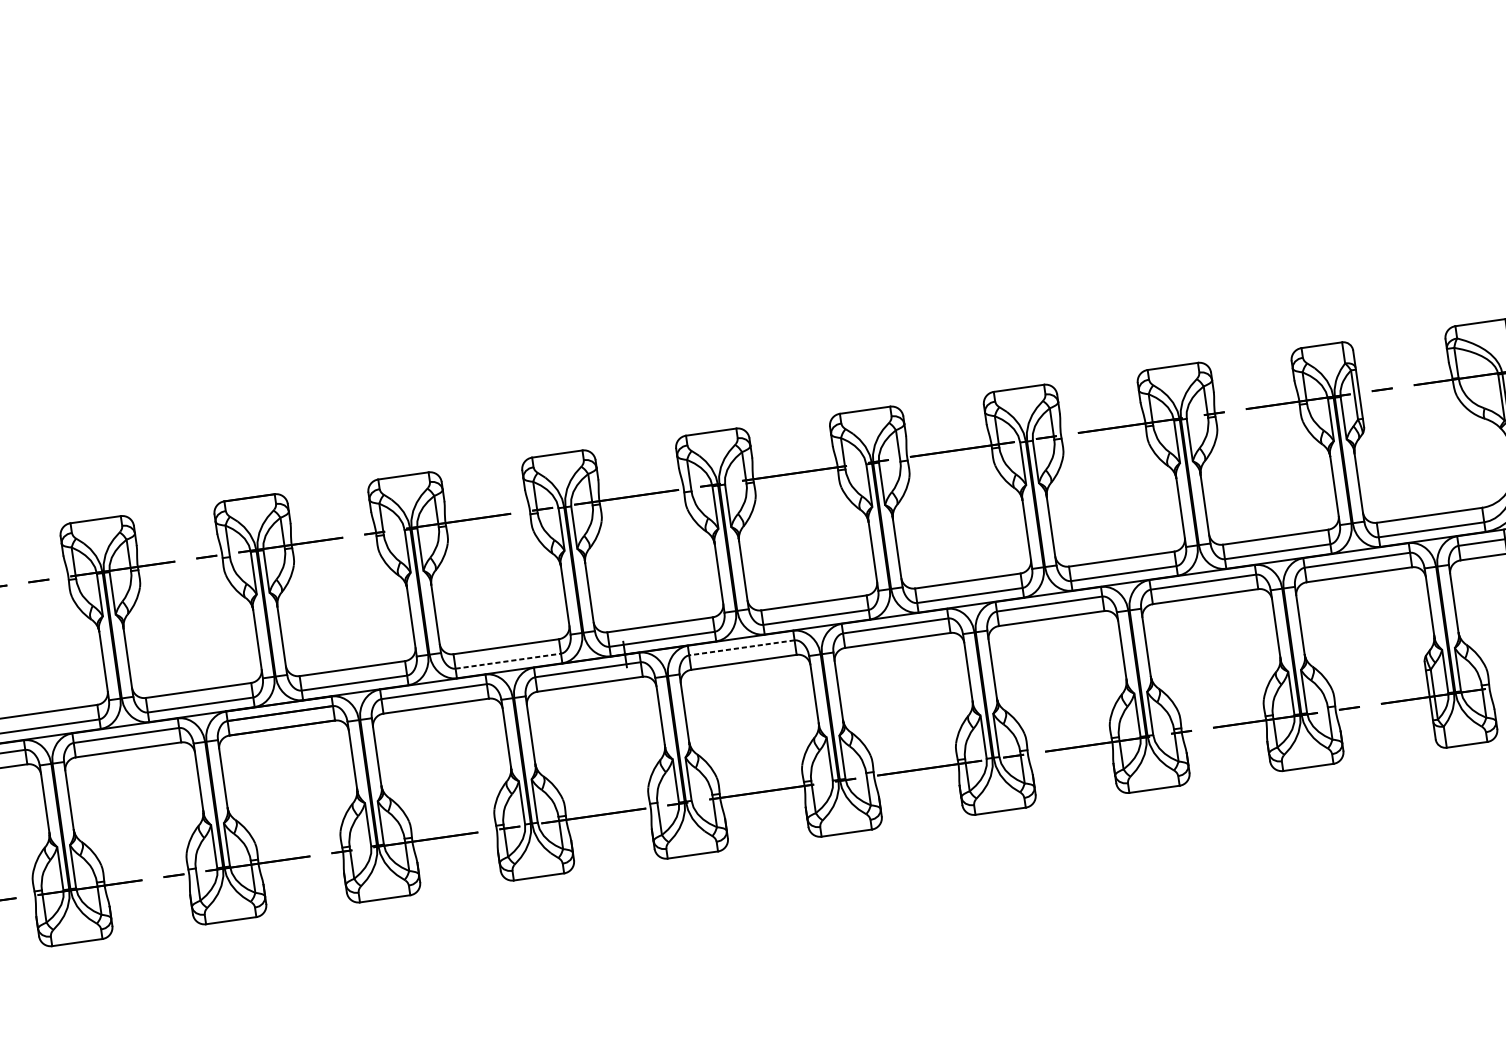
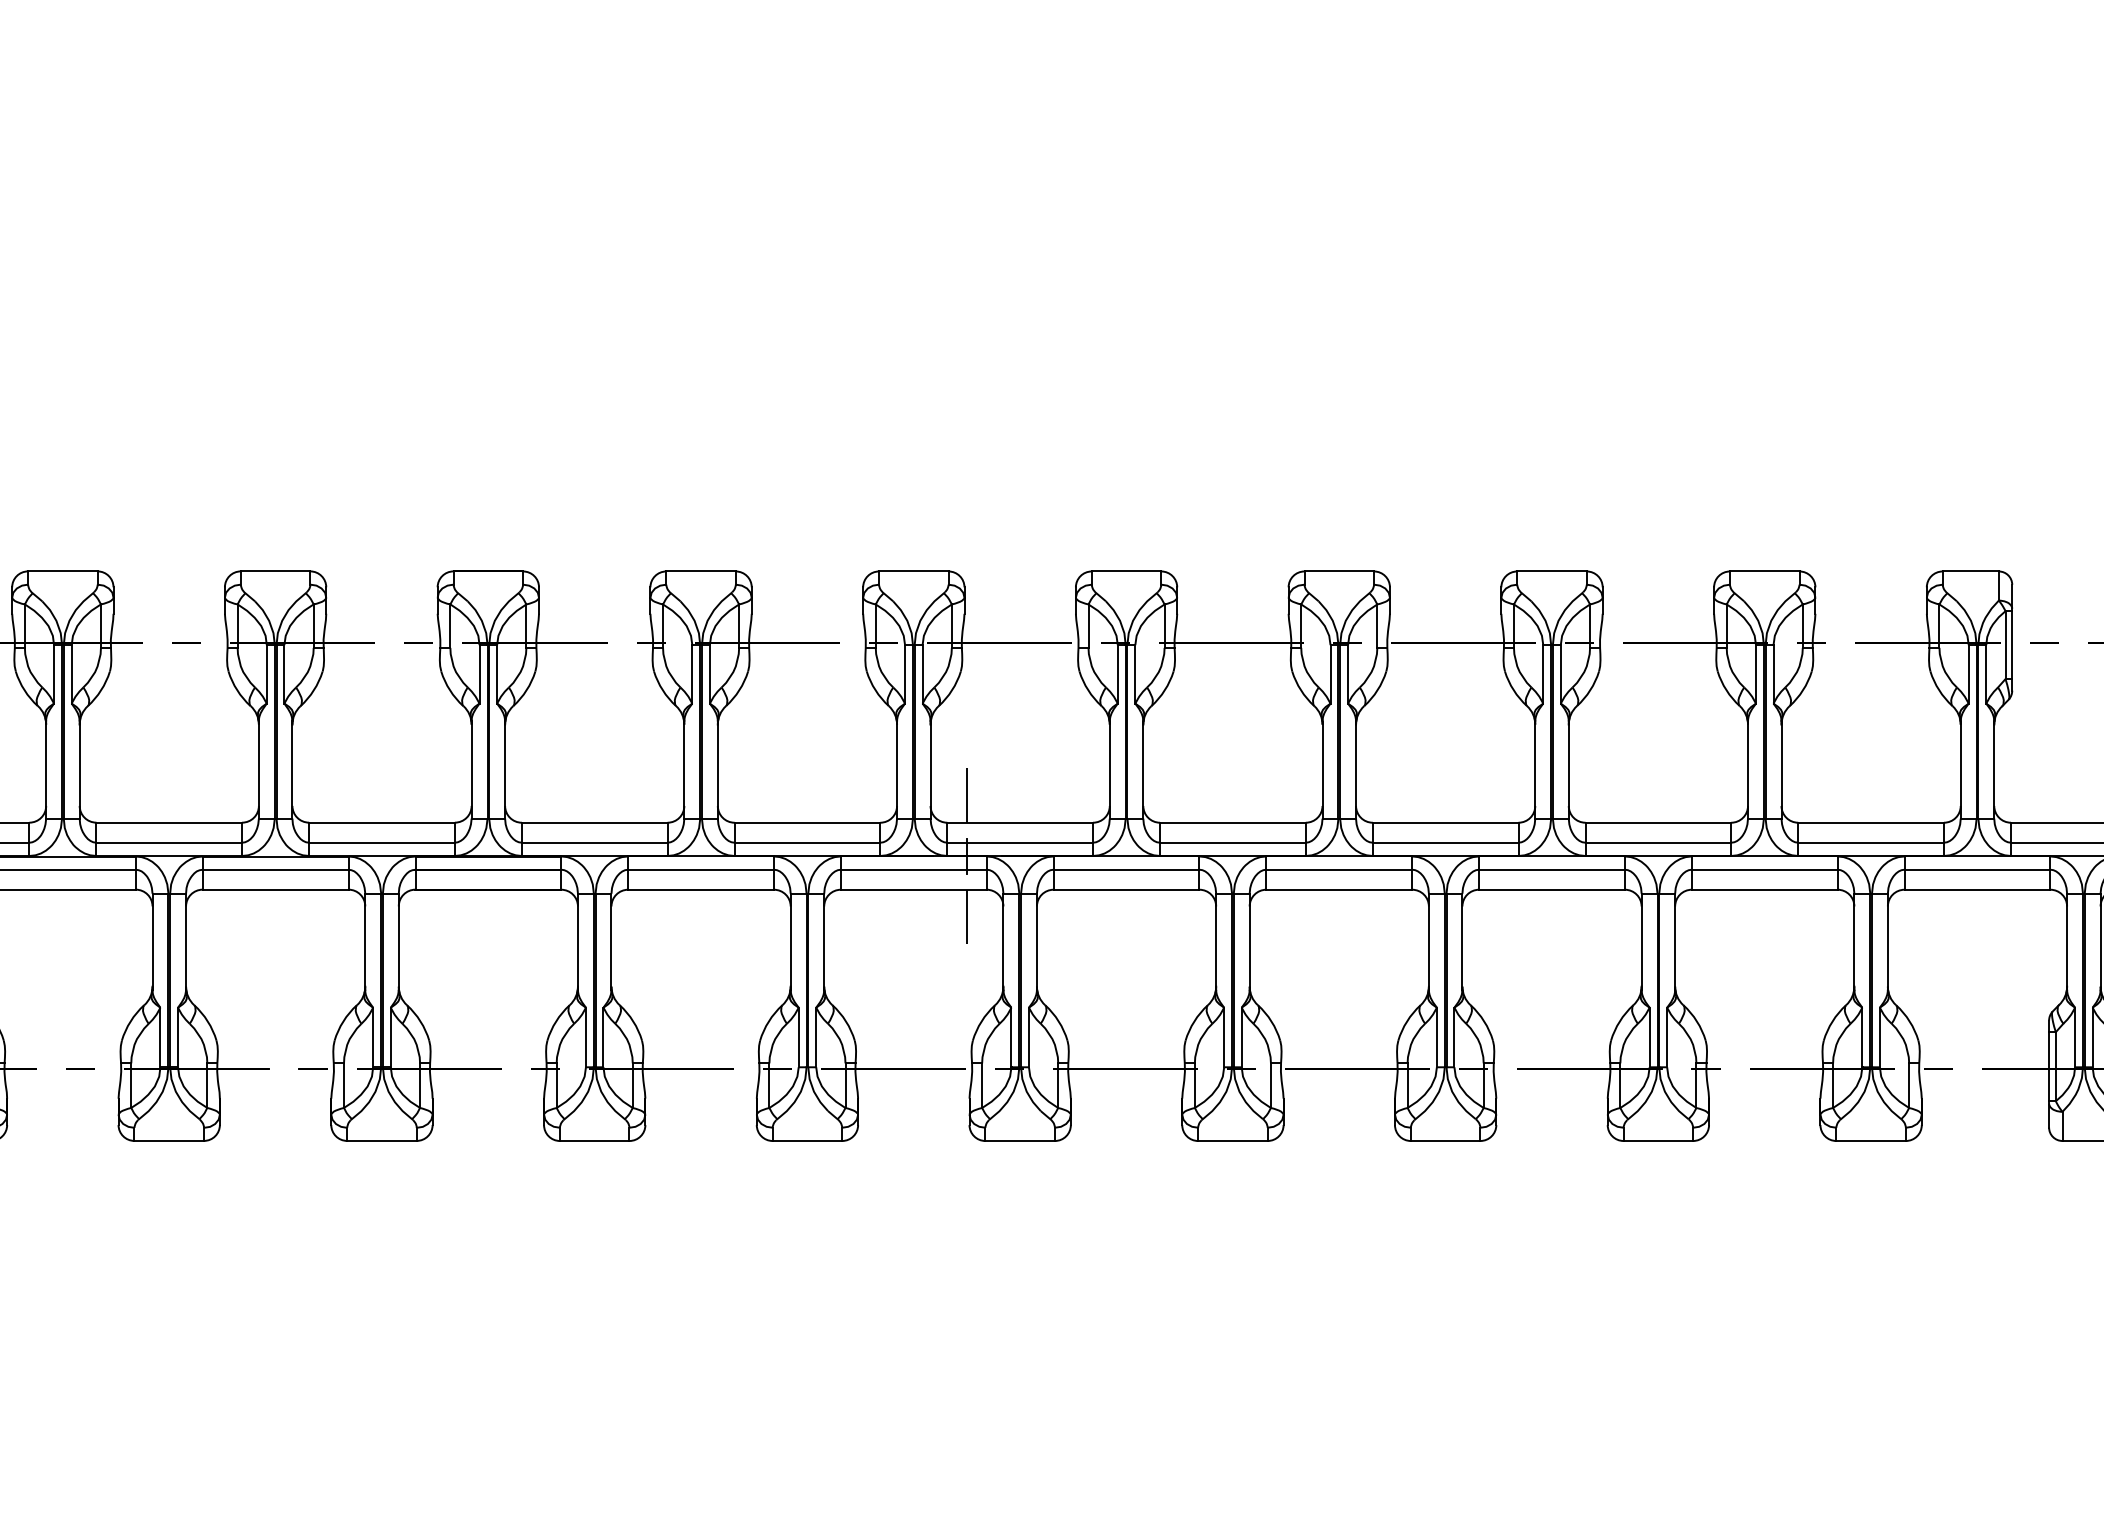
line: (619, 610) -> (967, 795), added
line: (741, 647) -> (1126, 869), dashed -> solid
line: (508, 661) -> (807, 842), dashed -> solid
line: (631, 698) -> (967, 916), added

